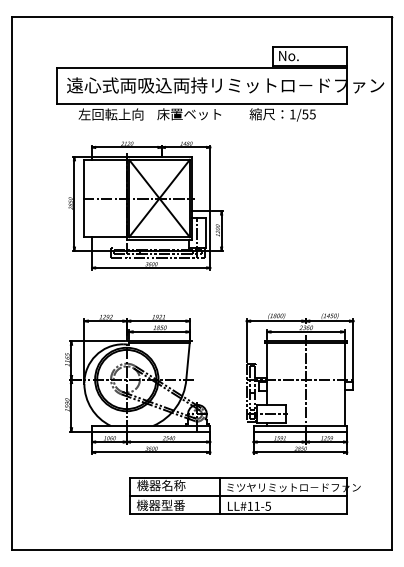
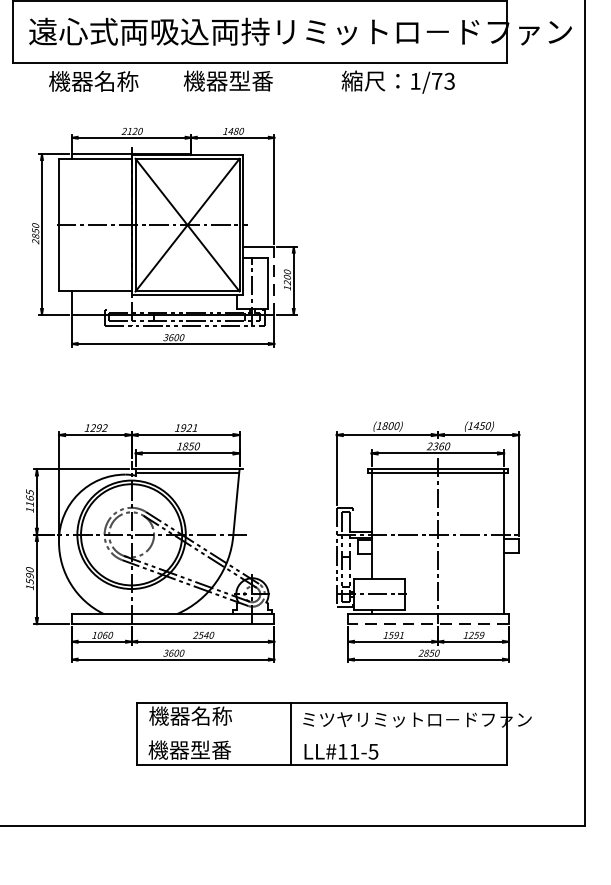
text: (110, 114) -> (103, 81), 左回転上向 -> 機器名称
text: (188, 114) -> (237, 81), 床置ベット -> 機器型番
text: (308, 114) -> (442, 81), 1/55 -> 1/73
line: (210, 231) -> (274, 281), solid -> dashed
line: (300, 431) -> (428, 623), solid -> dashed
line: (237, 495) -> (320, 733), removed

